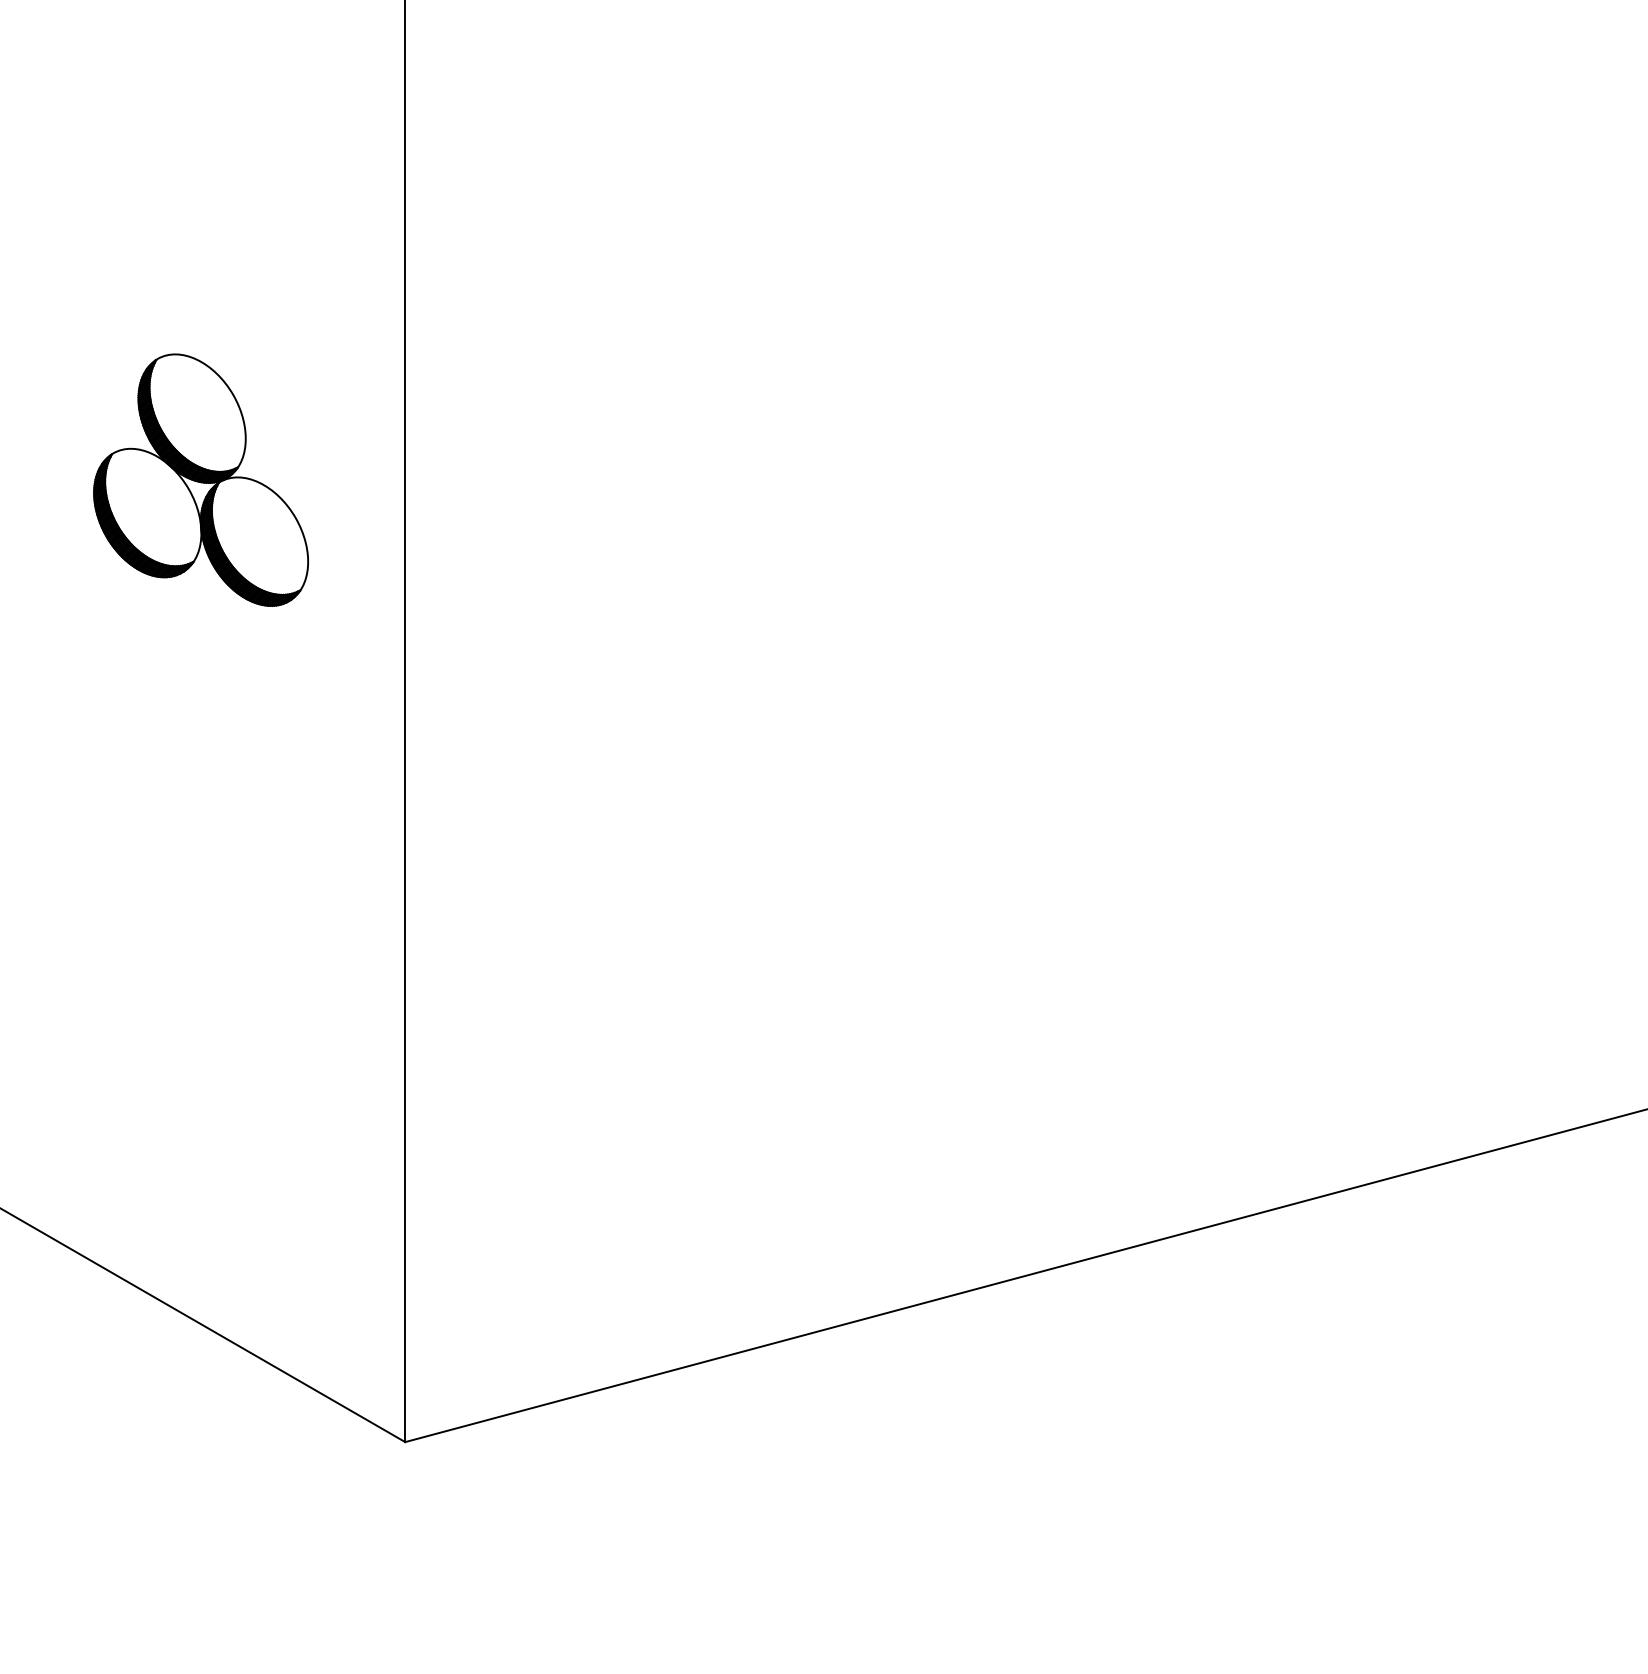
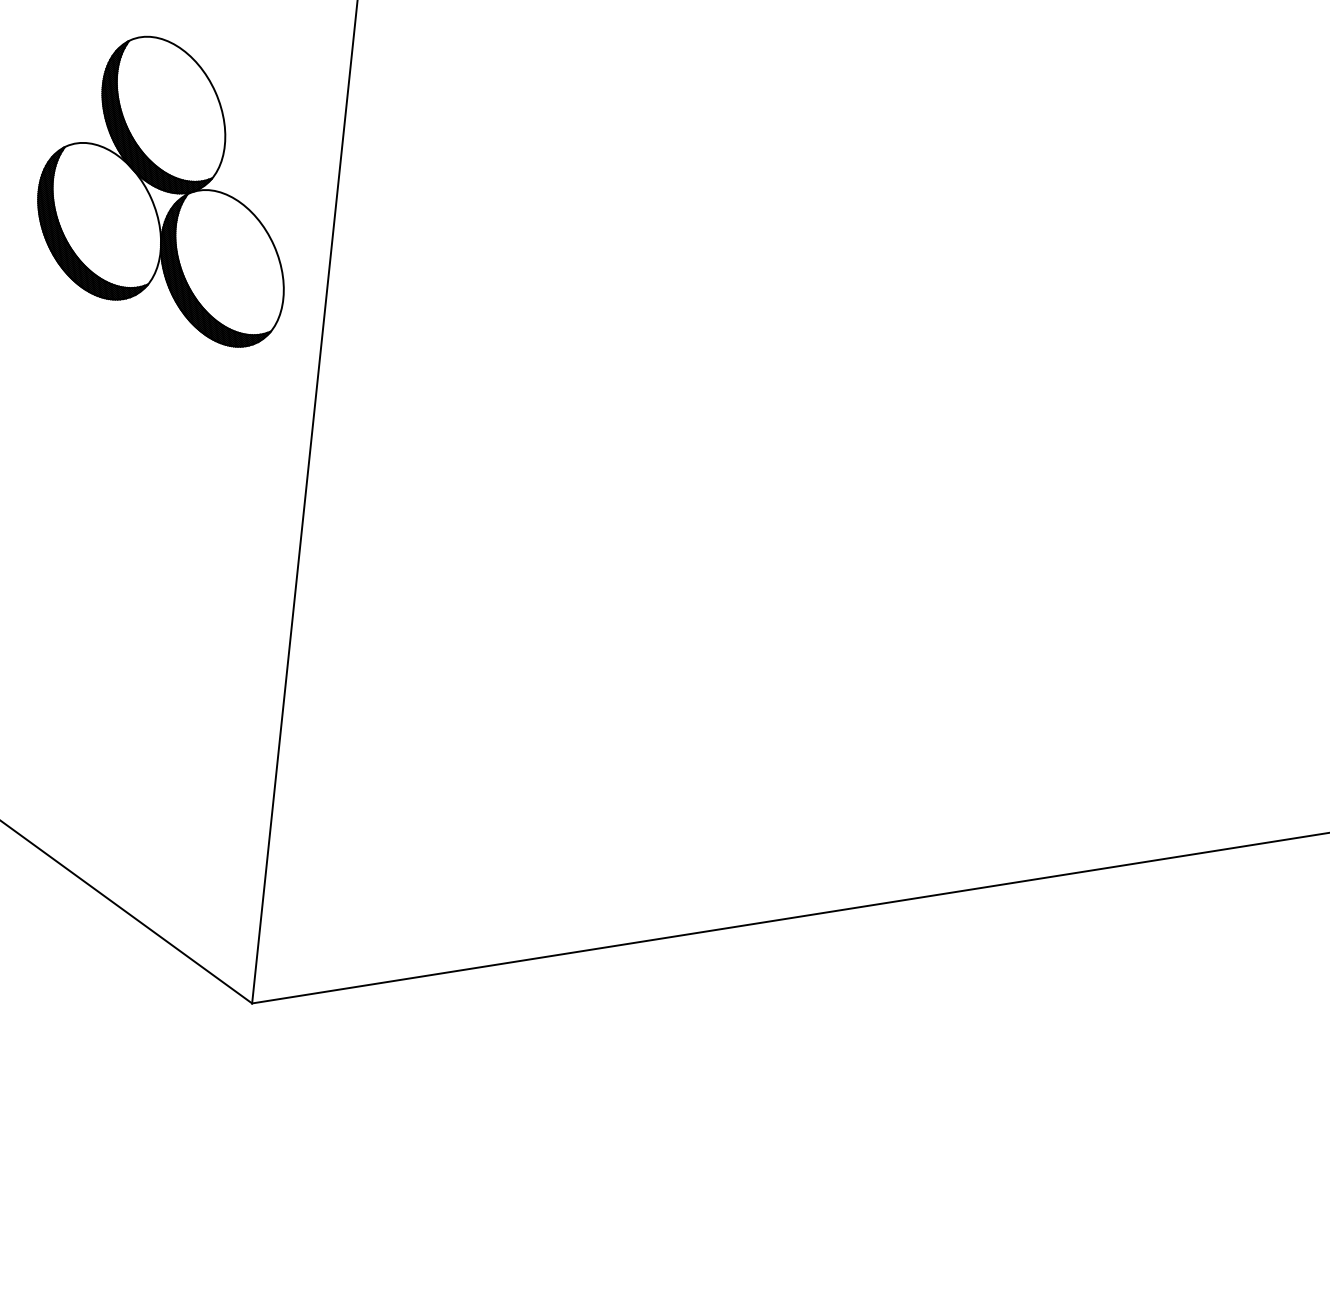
part: (200, 479) -> (166, 188), size x1.43

